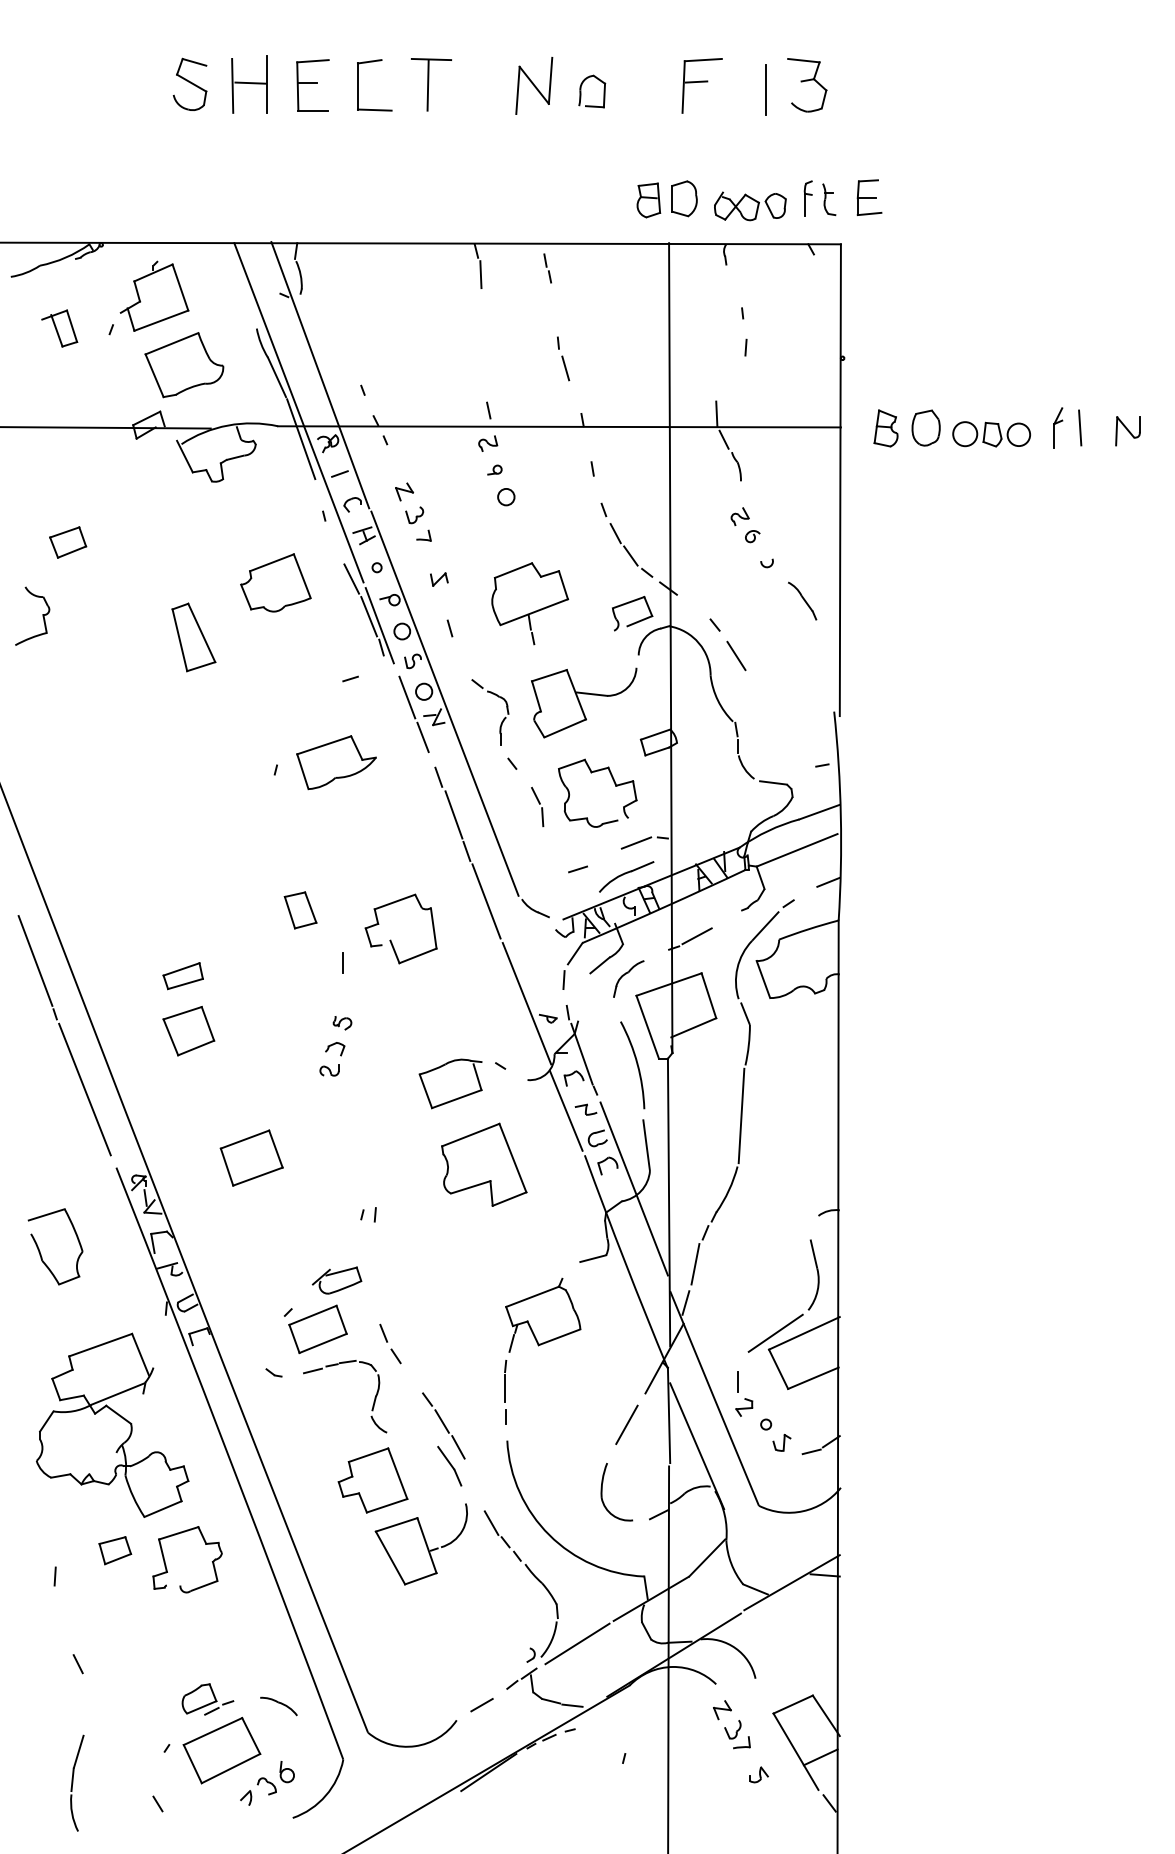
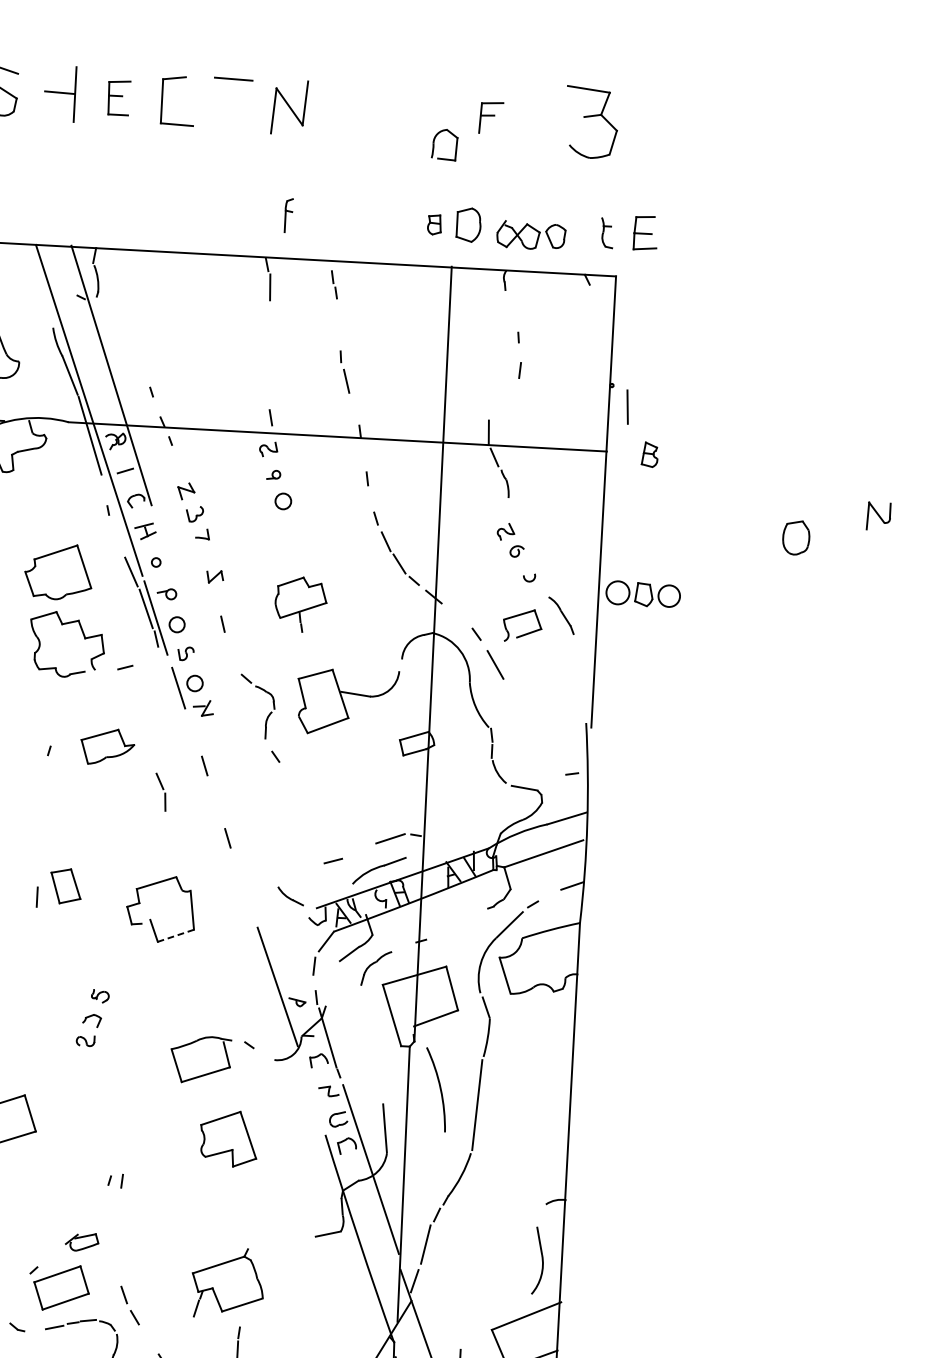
line: (232, 85) -> (42, 94), removed
part: (312, 85) -> (118, 98), size x0.7
line: (427, 85) -> (228, 103), removed
part: (534, 85) -> (289, 107), moved
part: (701, 85) -> (490, 117), size x0.6
part: (807, 85) -> (592, 122), size x1.4
line: (765, 89) -> (551, 124), removed
part: (581, 91) -> (434, 144), moved
part: (807, 198) -> (287, 215), moved
part: (648, 200) -> (434, 224), size x0.6
part: (925, 427) -> (795, 537), moved
part: (1058, 427) -> (814, 462), removed
line: (1080, 427) -> (627, 406), moved
part: (885, 428) -> (649, 454), size x0.7
part: (1127, 431) -> (878, 516), moved
part: (991, 434) -> (643, 594), moved
part: (530, 603) -> (301, 604), size x0.7
part: (636, 621) -> (525, 633), moved
line: (444, 703) -> (213, 695), removed
line: (422, 737) -> (191, 727), removed
part: (336, 762) -> (107, 746), size x0.7
part: (614, 784) -> (83, 637), moved
part: (537, 807) -> (160, 792), moved
line: (453, 814) -> (216, 802), removed
line: (486, 901) -> (244, 887), removed
line: (696, 936) -> (443, 931), removed
line: (418, 955) -> (176, 935), solid -> dashed
line: (342, 962) -> (36, 896), moved
arc: (636, 1064) -> (439, 1089), moved
line: (566, 1110) -> (310, 1091), removed
part: (484, 1164) -> (229, 1138), size x0.7
part: (336, 1280) -> (81, 1242), size x0.7
part: (543, 1314) -> (228, 1282), moved
line: (775, 1332) -> (498, 1313), removed

